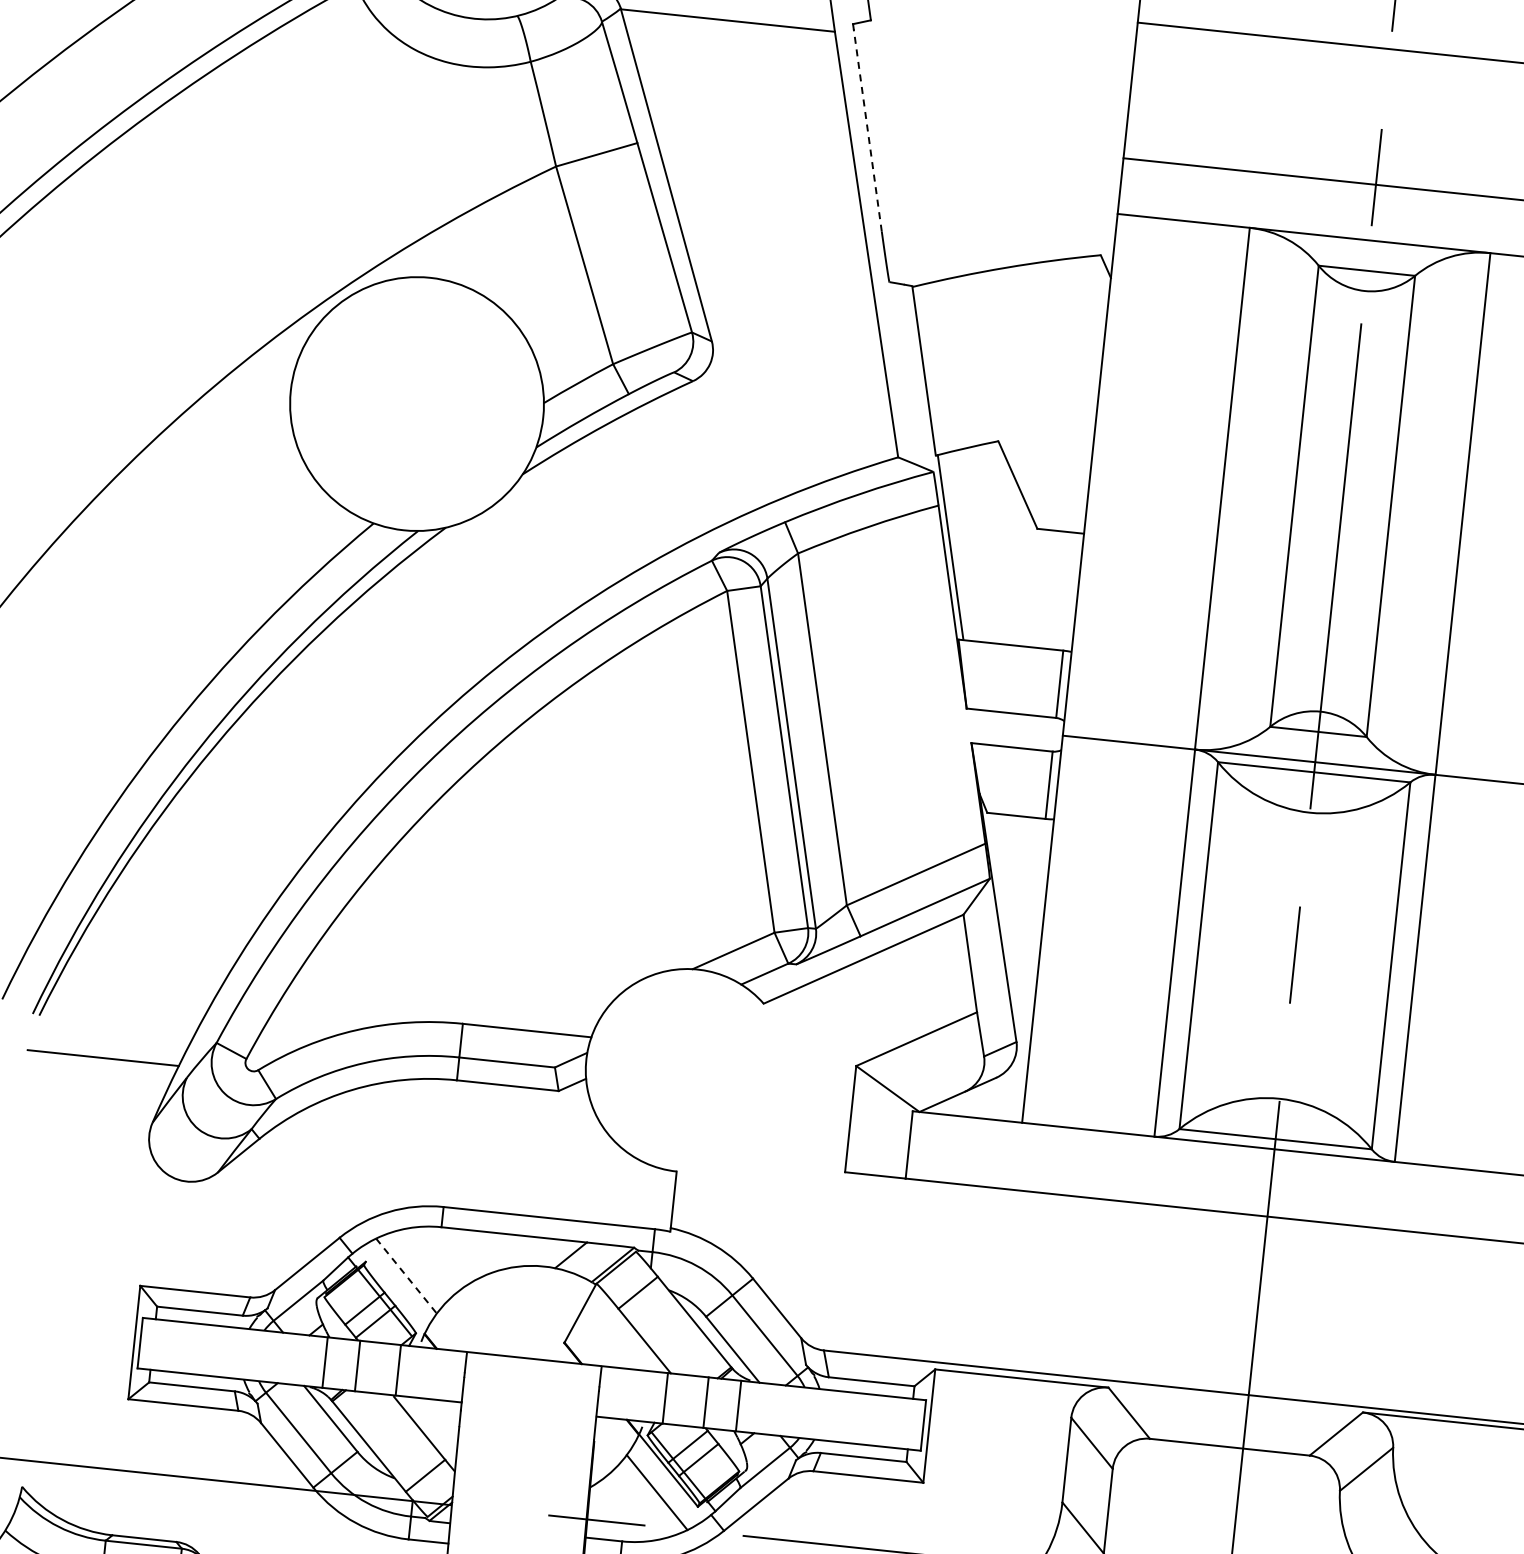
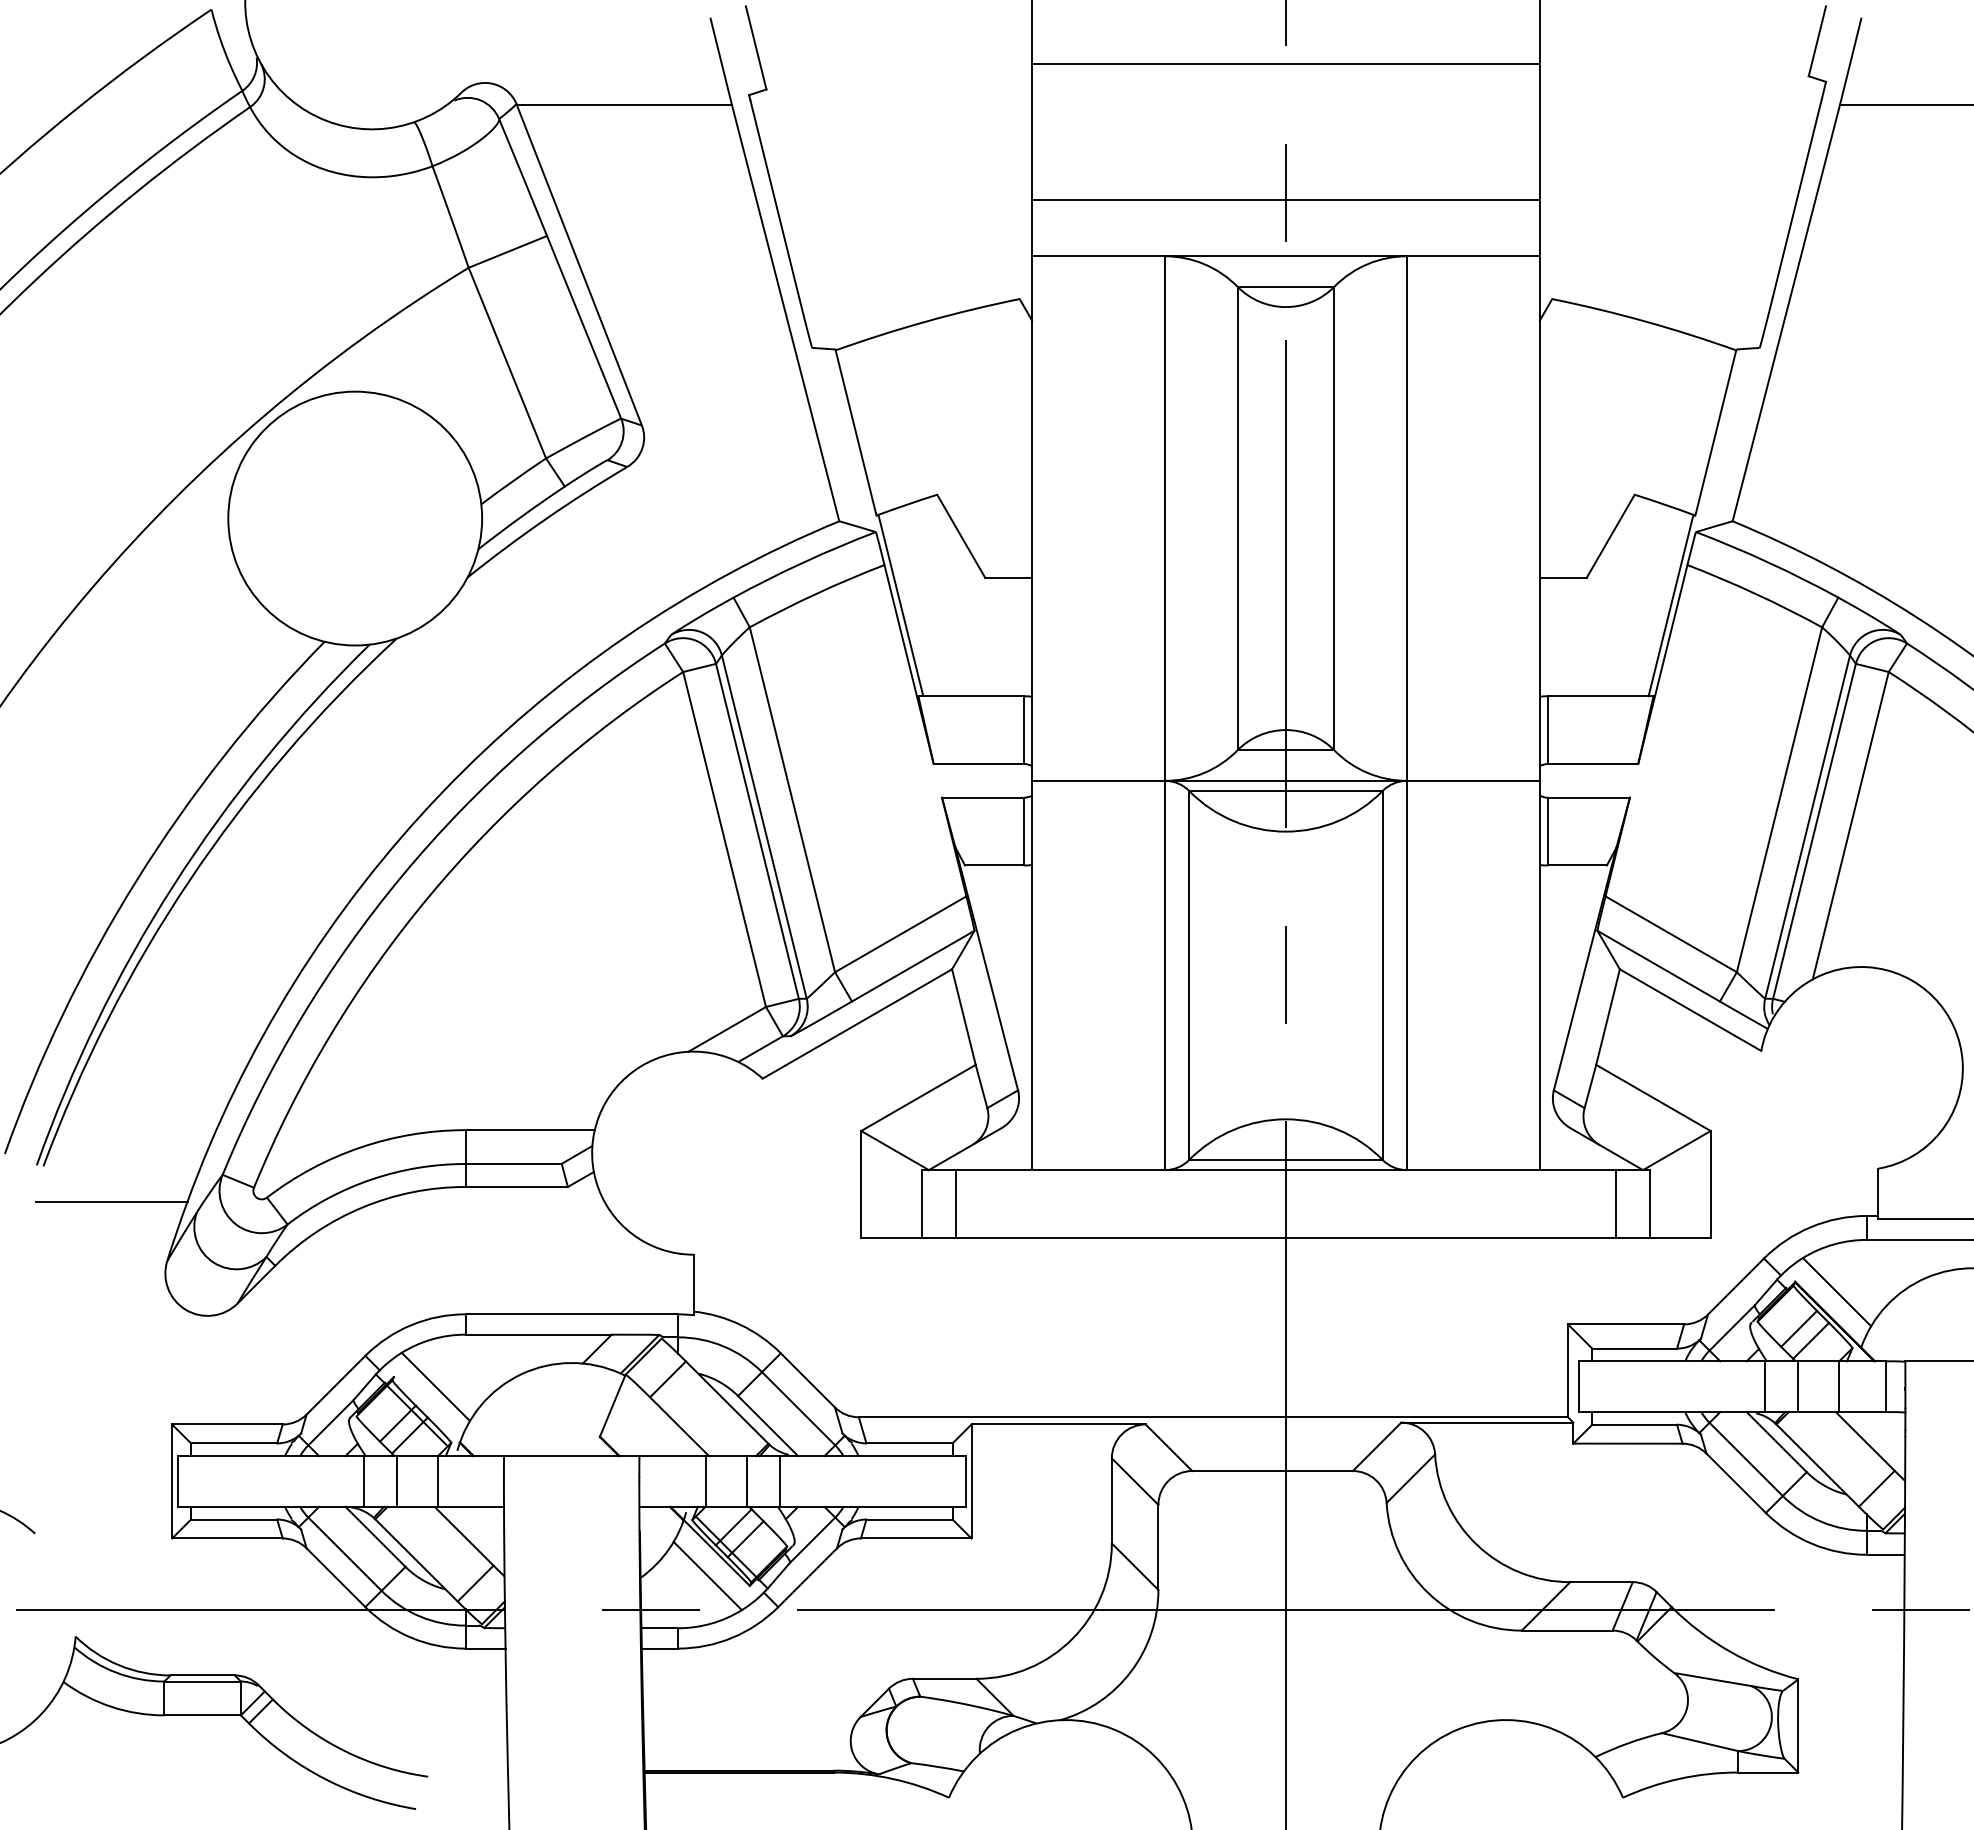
line: (867, 129) -> (774, 198), dashed -> solid
line: (942, 1147) -> (955, 1203), added
line: (407, 1276) -> (436, 1387), dashed -> solid

